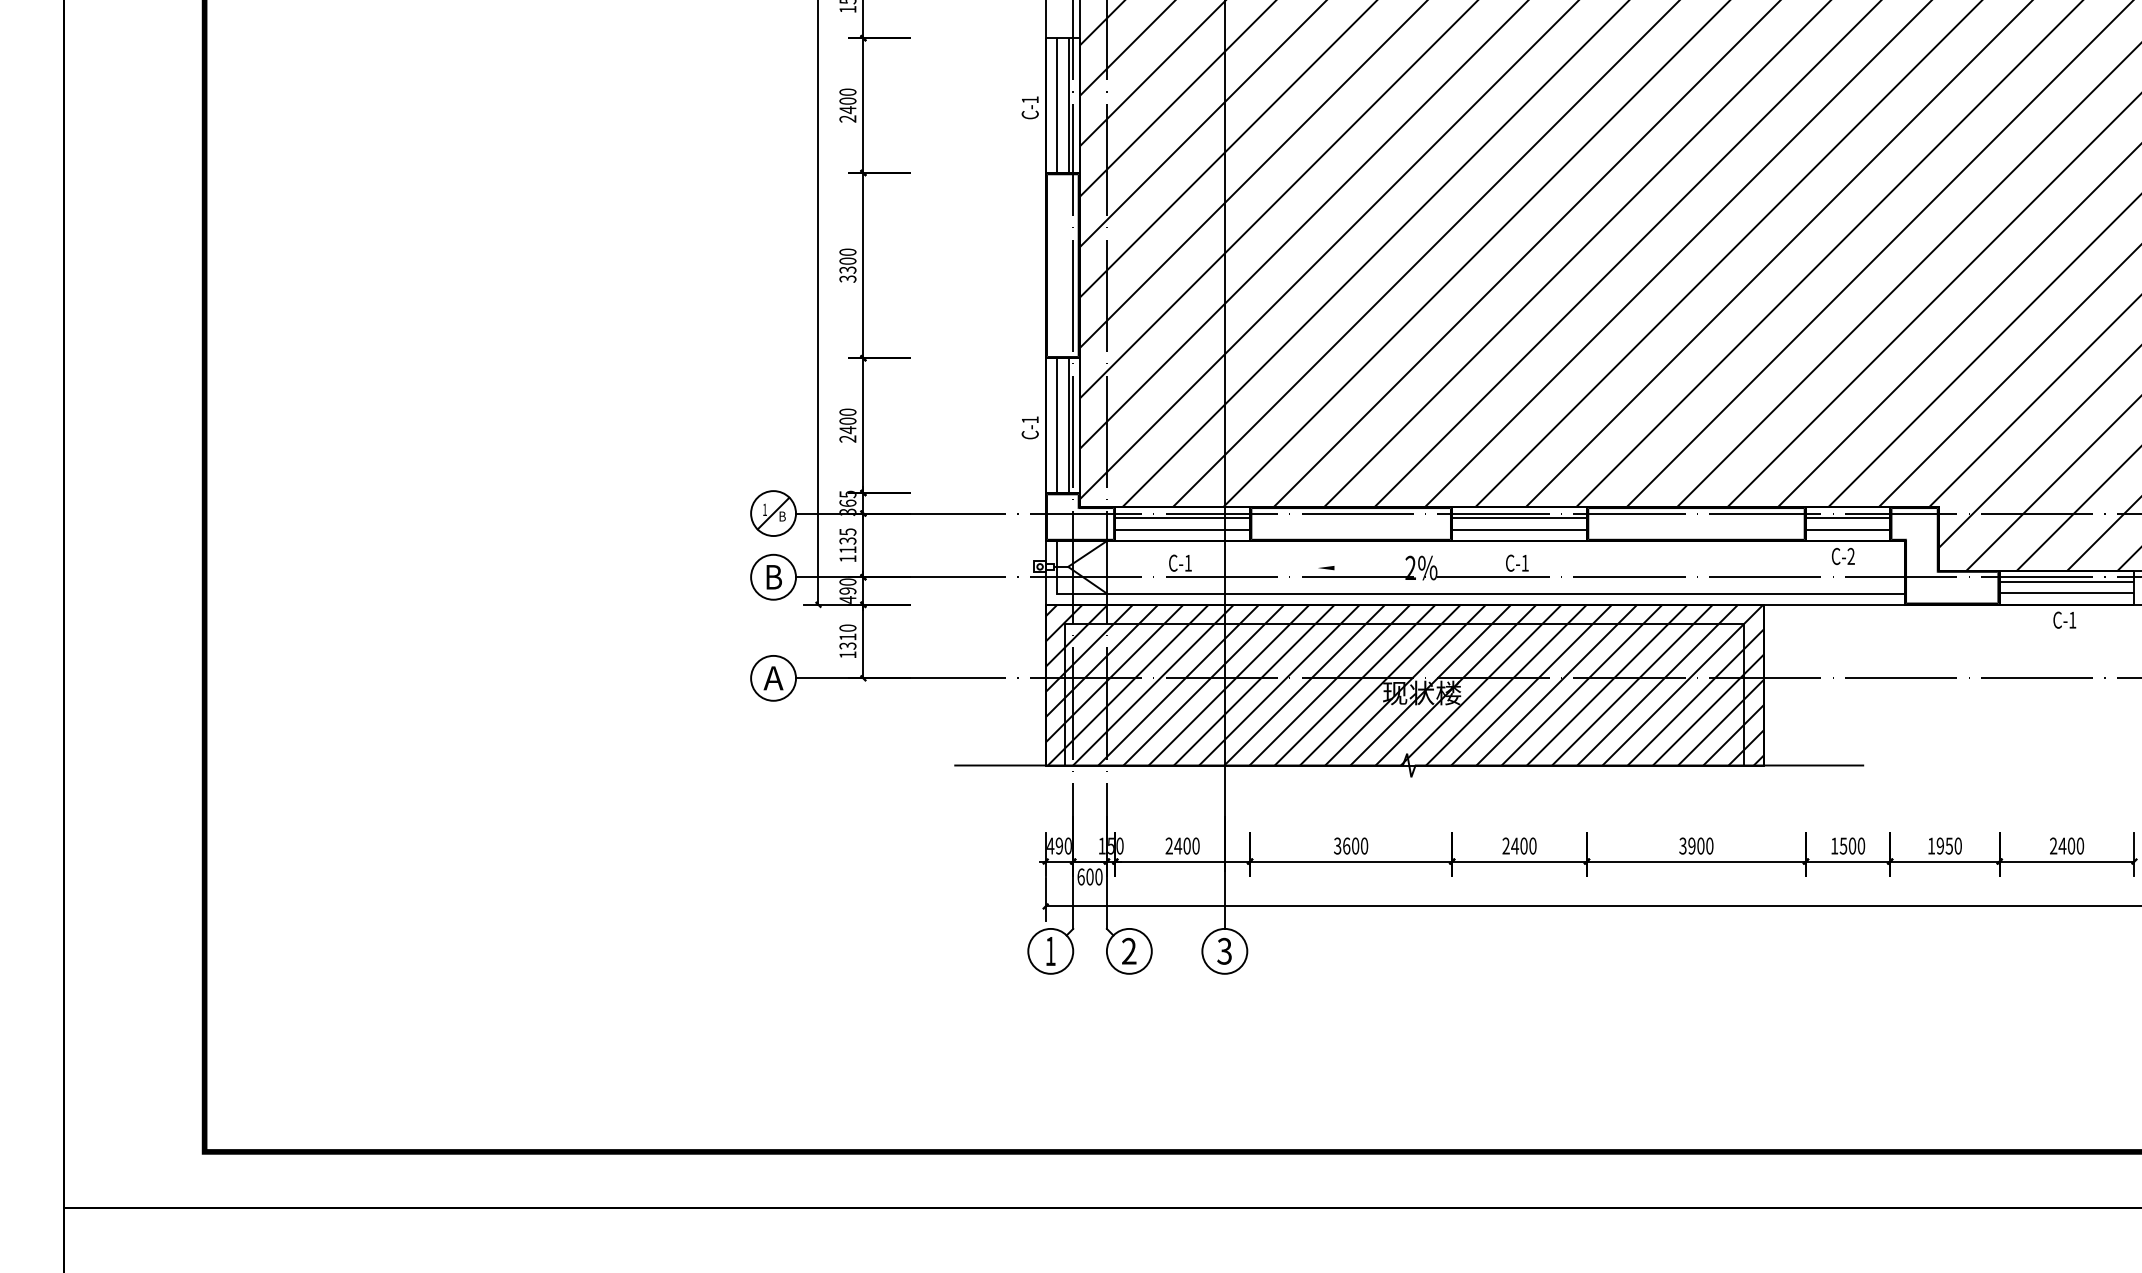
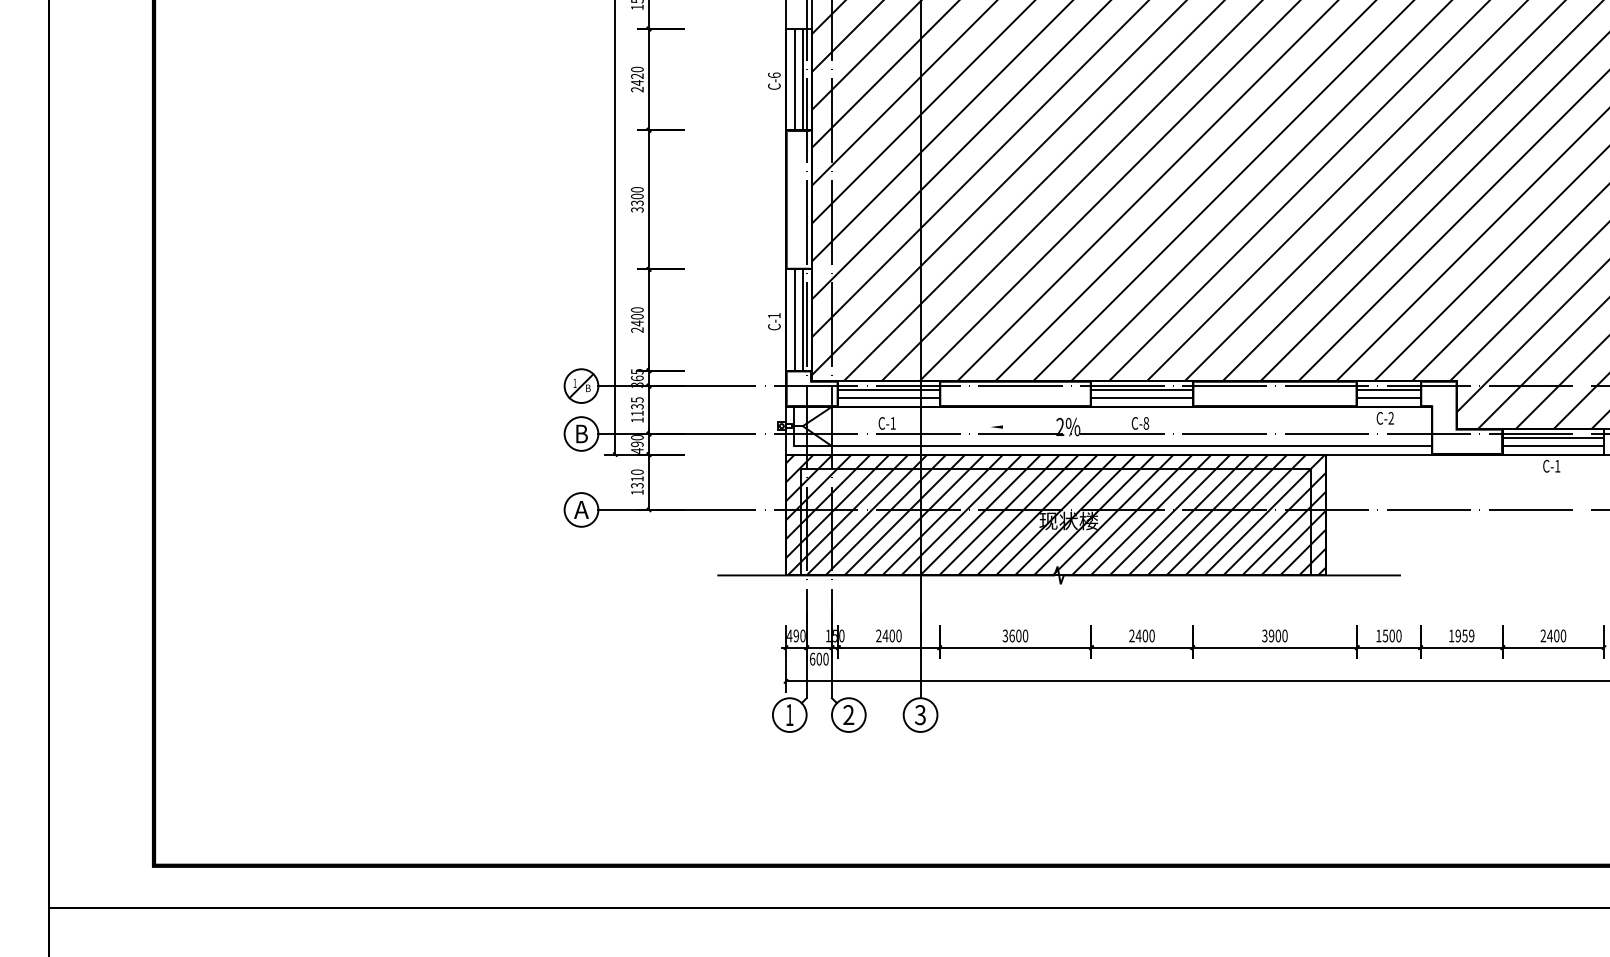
text: (1029, 99) -> (773, 74), C-1 -> C-6
text: (847, 100) -> (637, 75), 2400 -> 2420
fill: (1078, 265) -> (810, 199), removed
text: (1524, 562) -> (1145, 422), C-1 -> C-8
text: (1957, 845) -> (1471, 635), 1950 -> 1959

